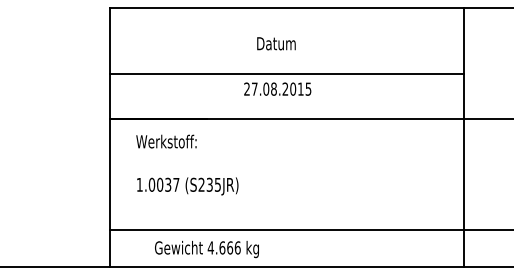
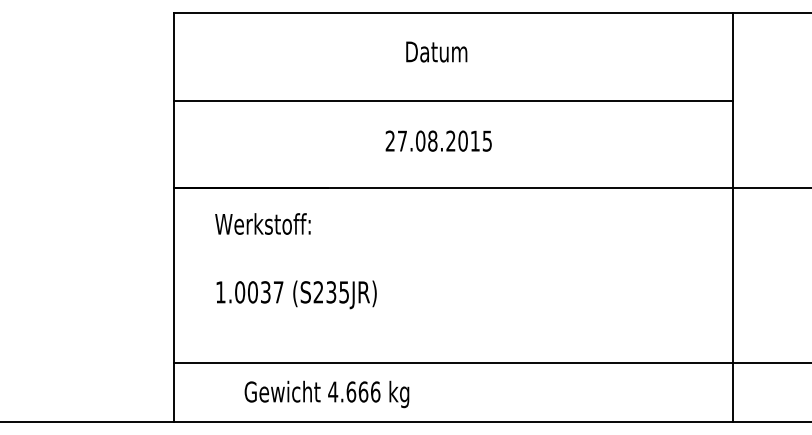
text: (276, 43) -> (436, 51), moved
line: (286, 73) -> (452, 100), moved

